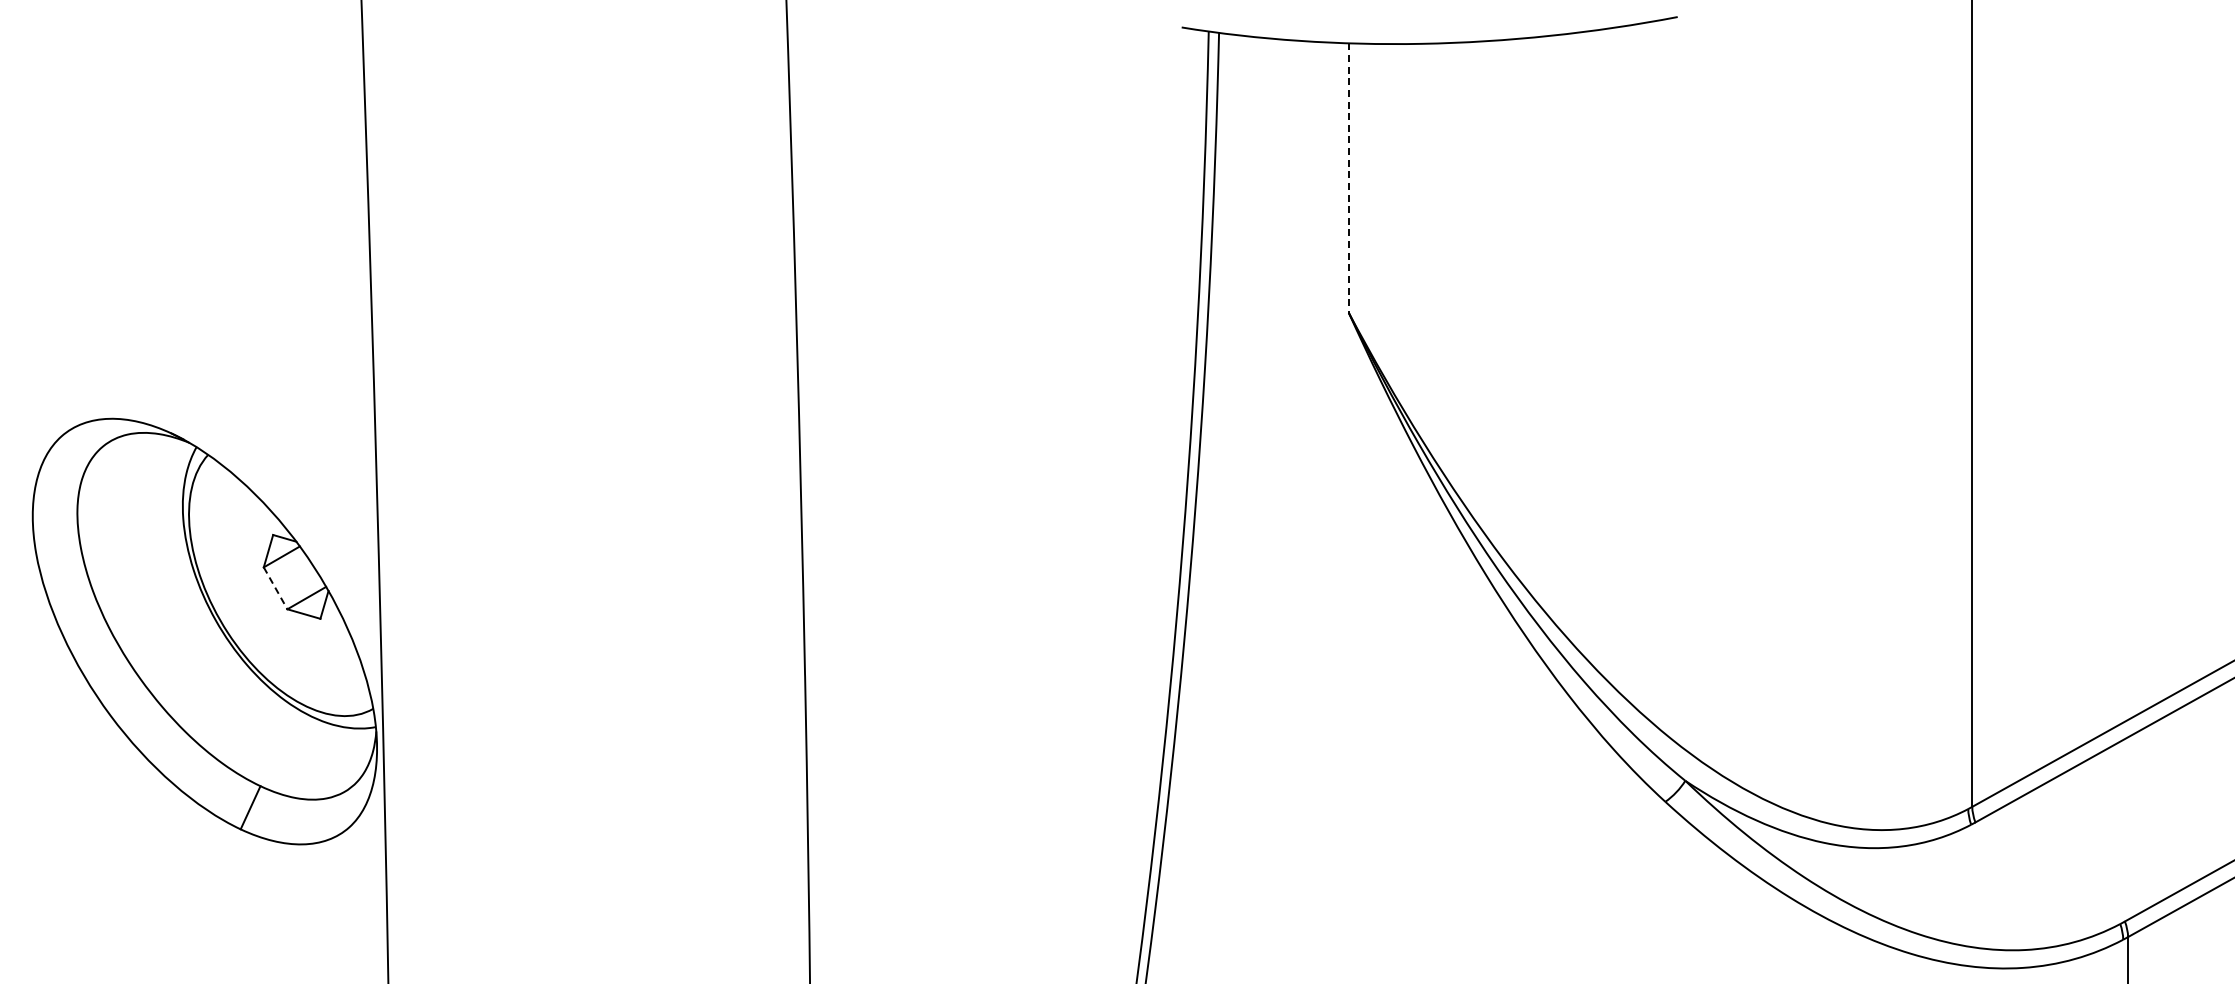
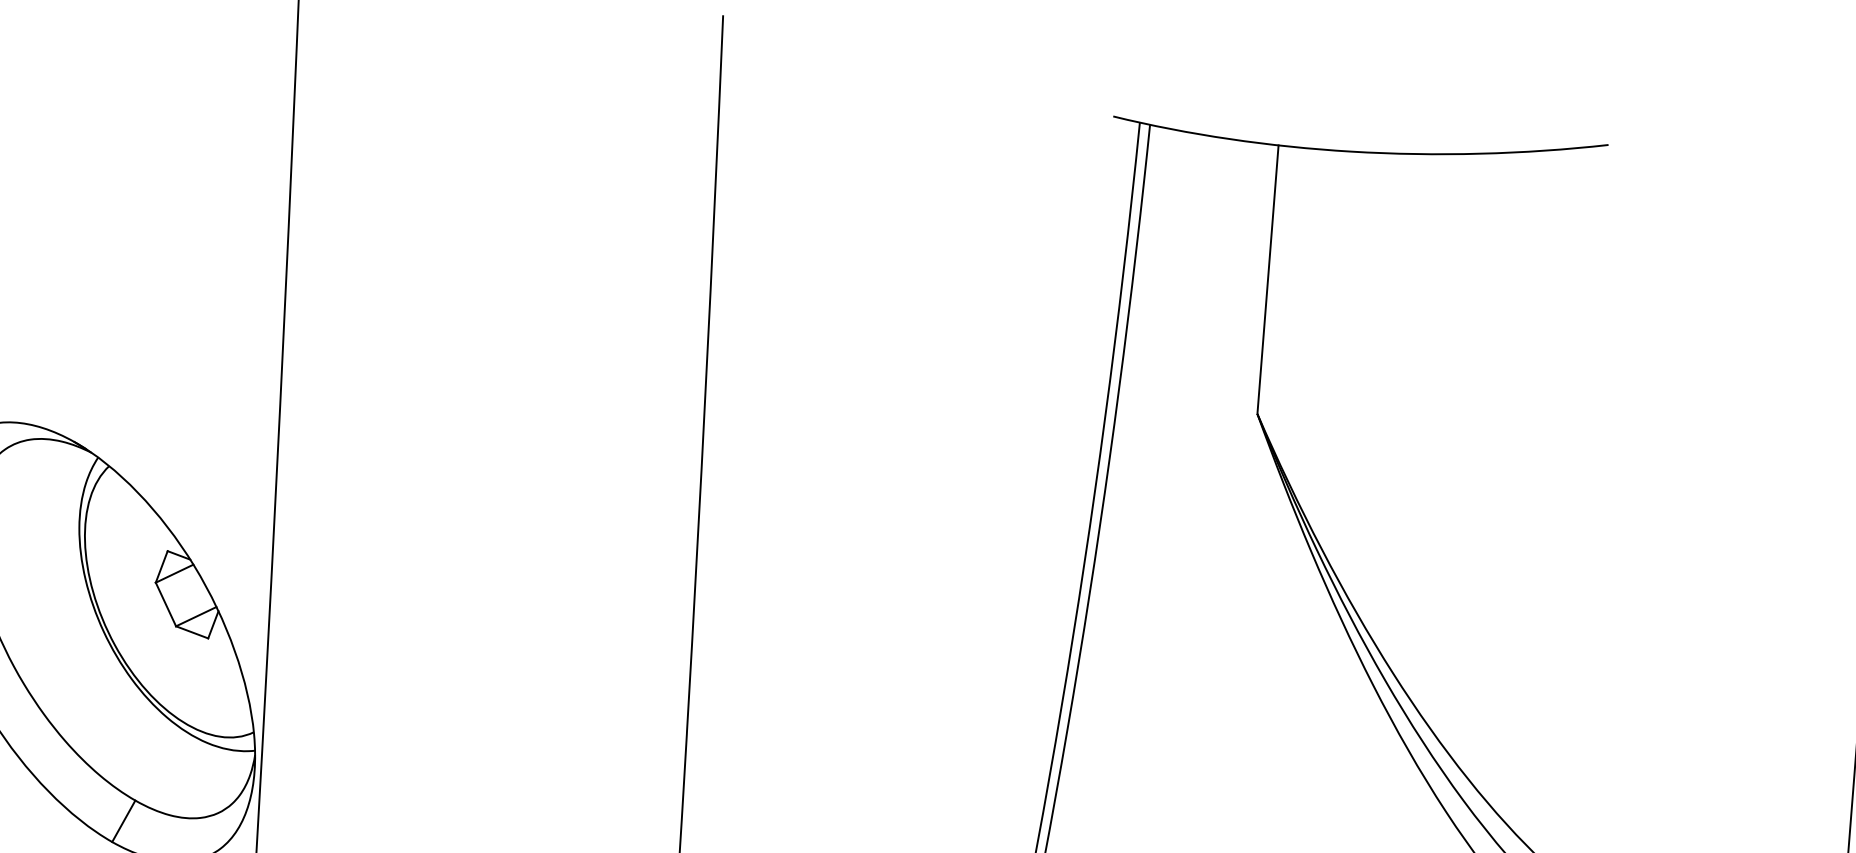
line: (1348, 178) -> (1267, 280), dashed -> solid
line: (275, 588) -> (165, 604), dashed -> solid

